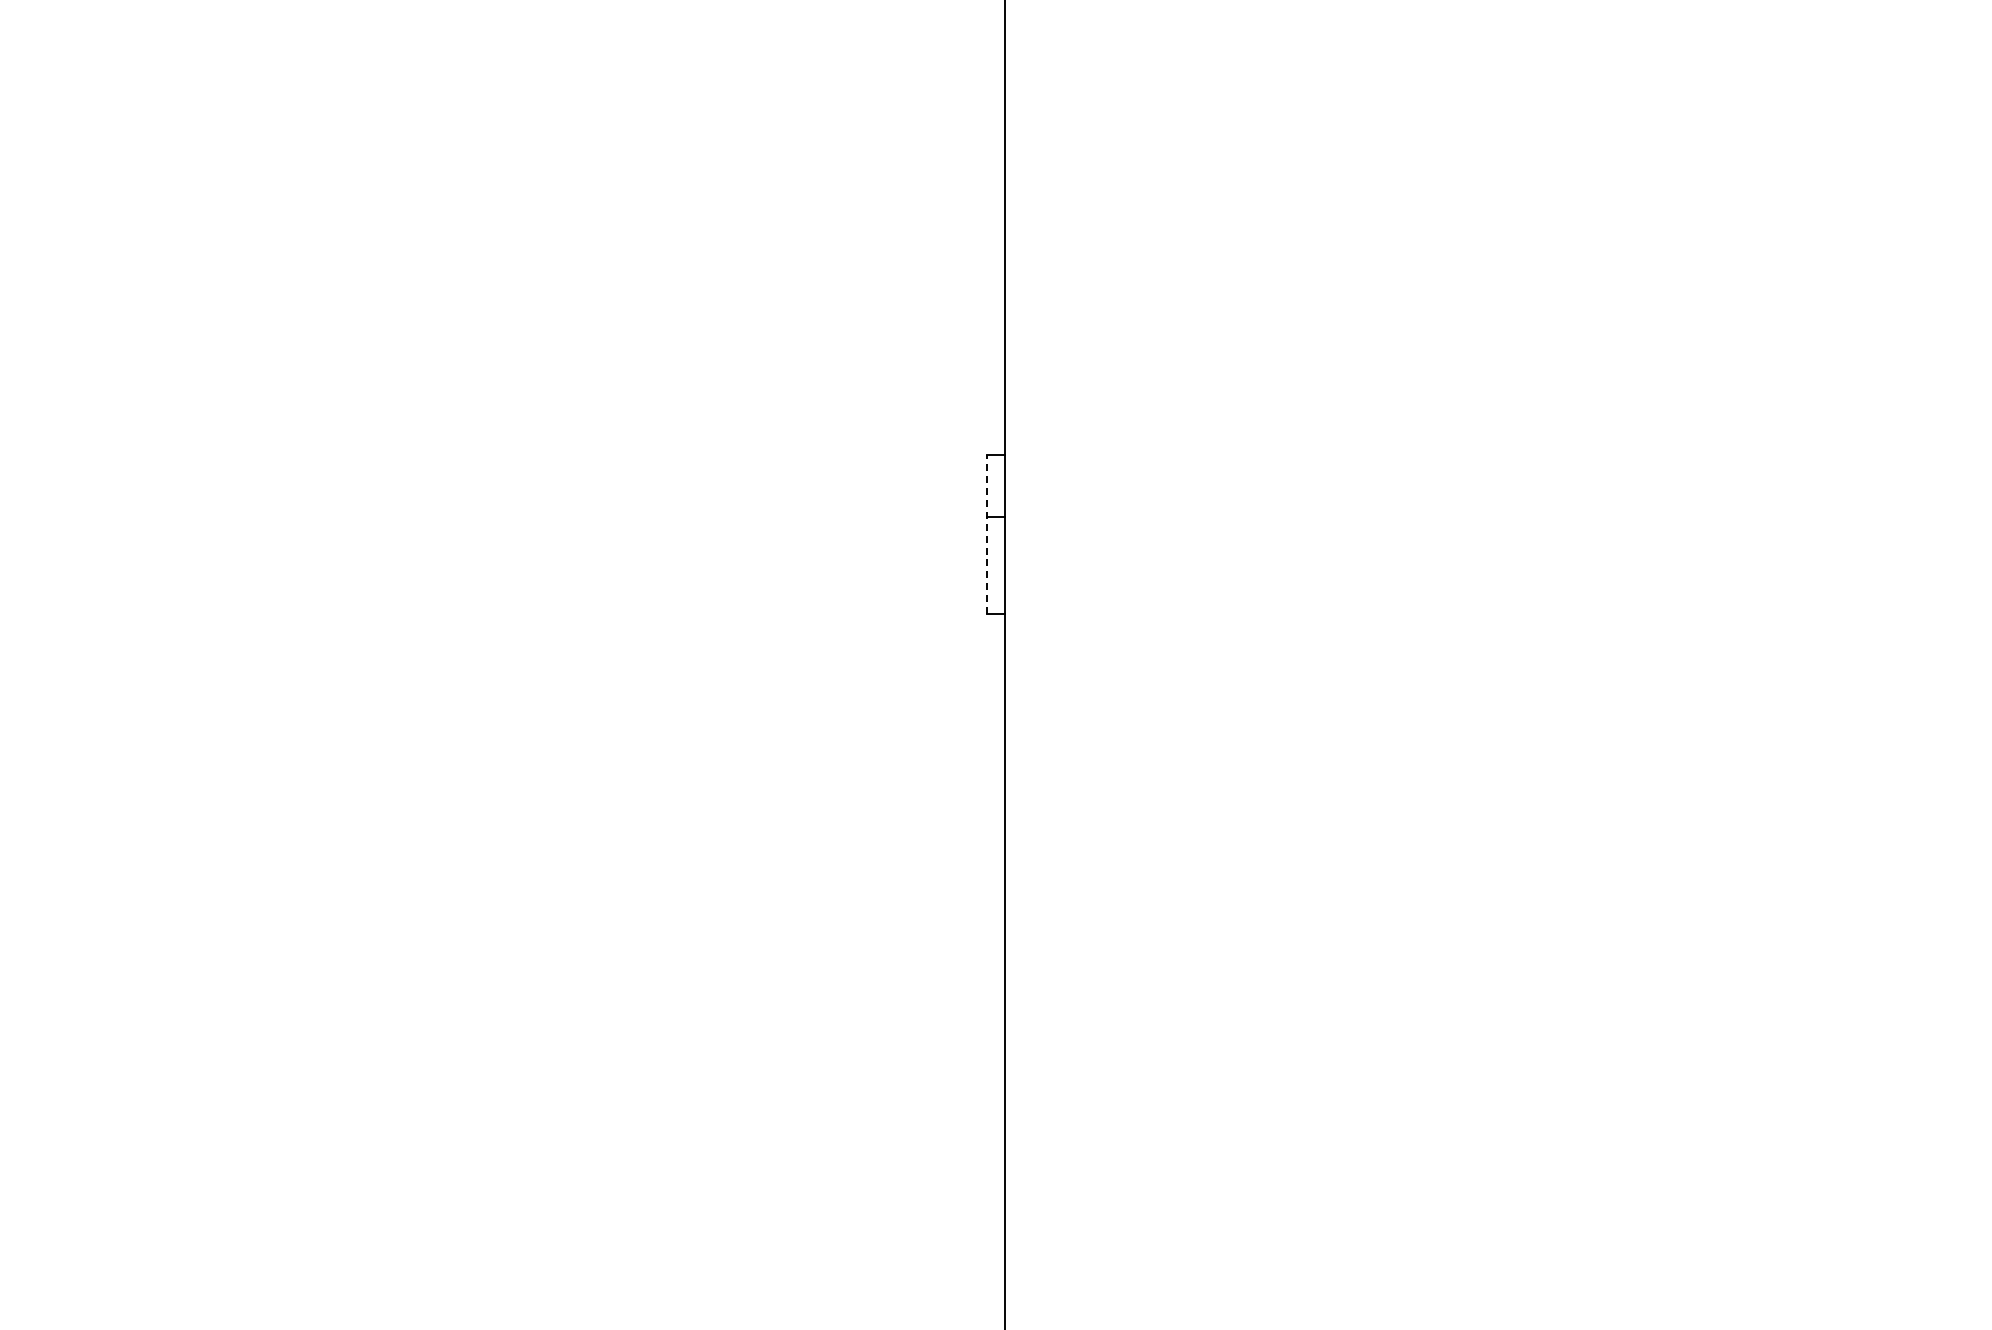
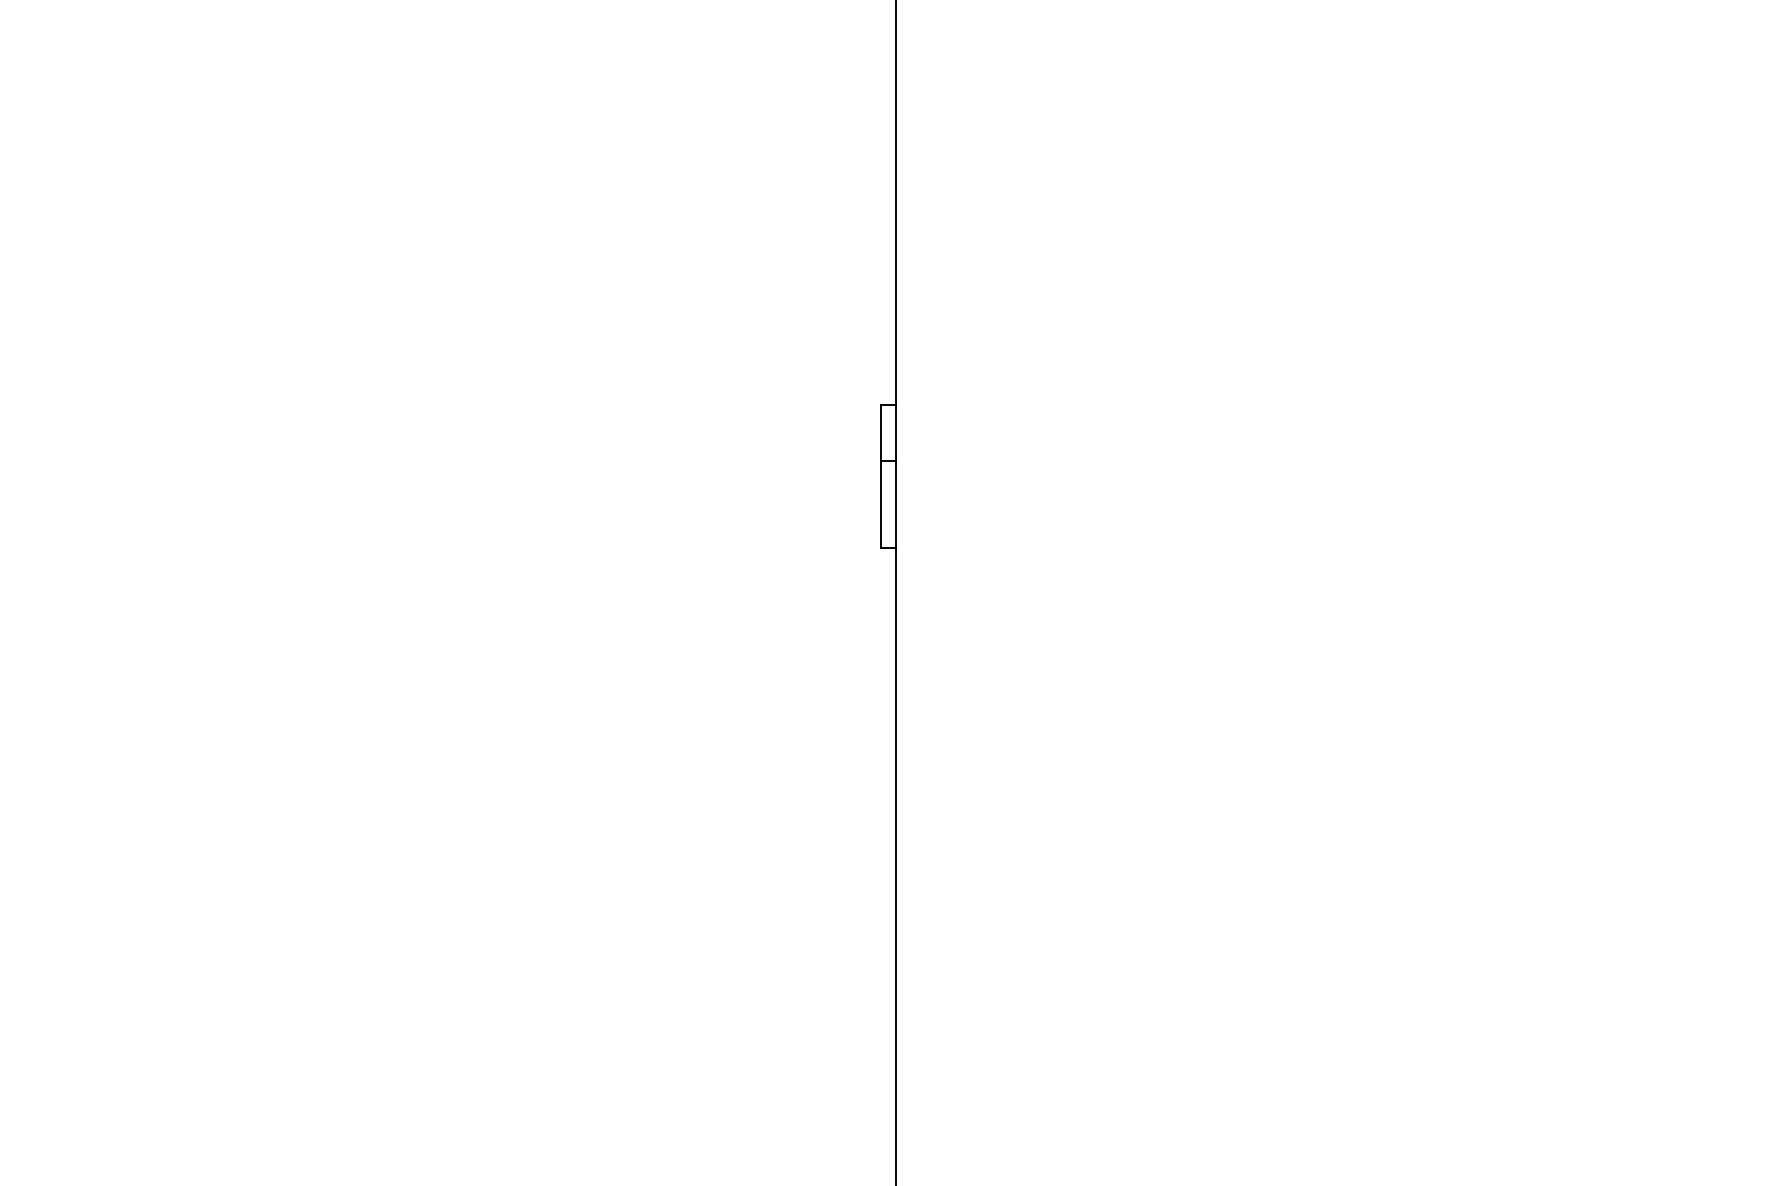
line: (987, 534) -> (880, 476), dashed -> solid

